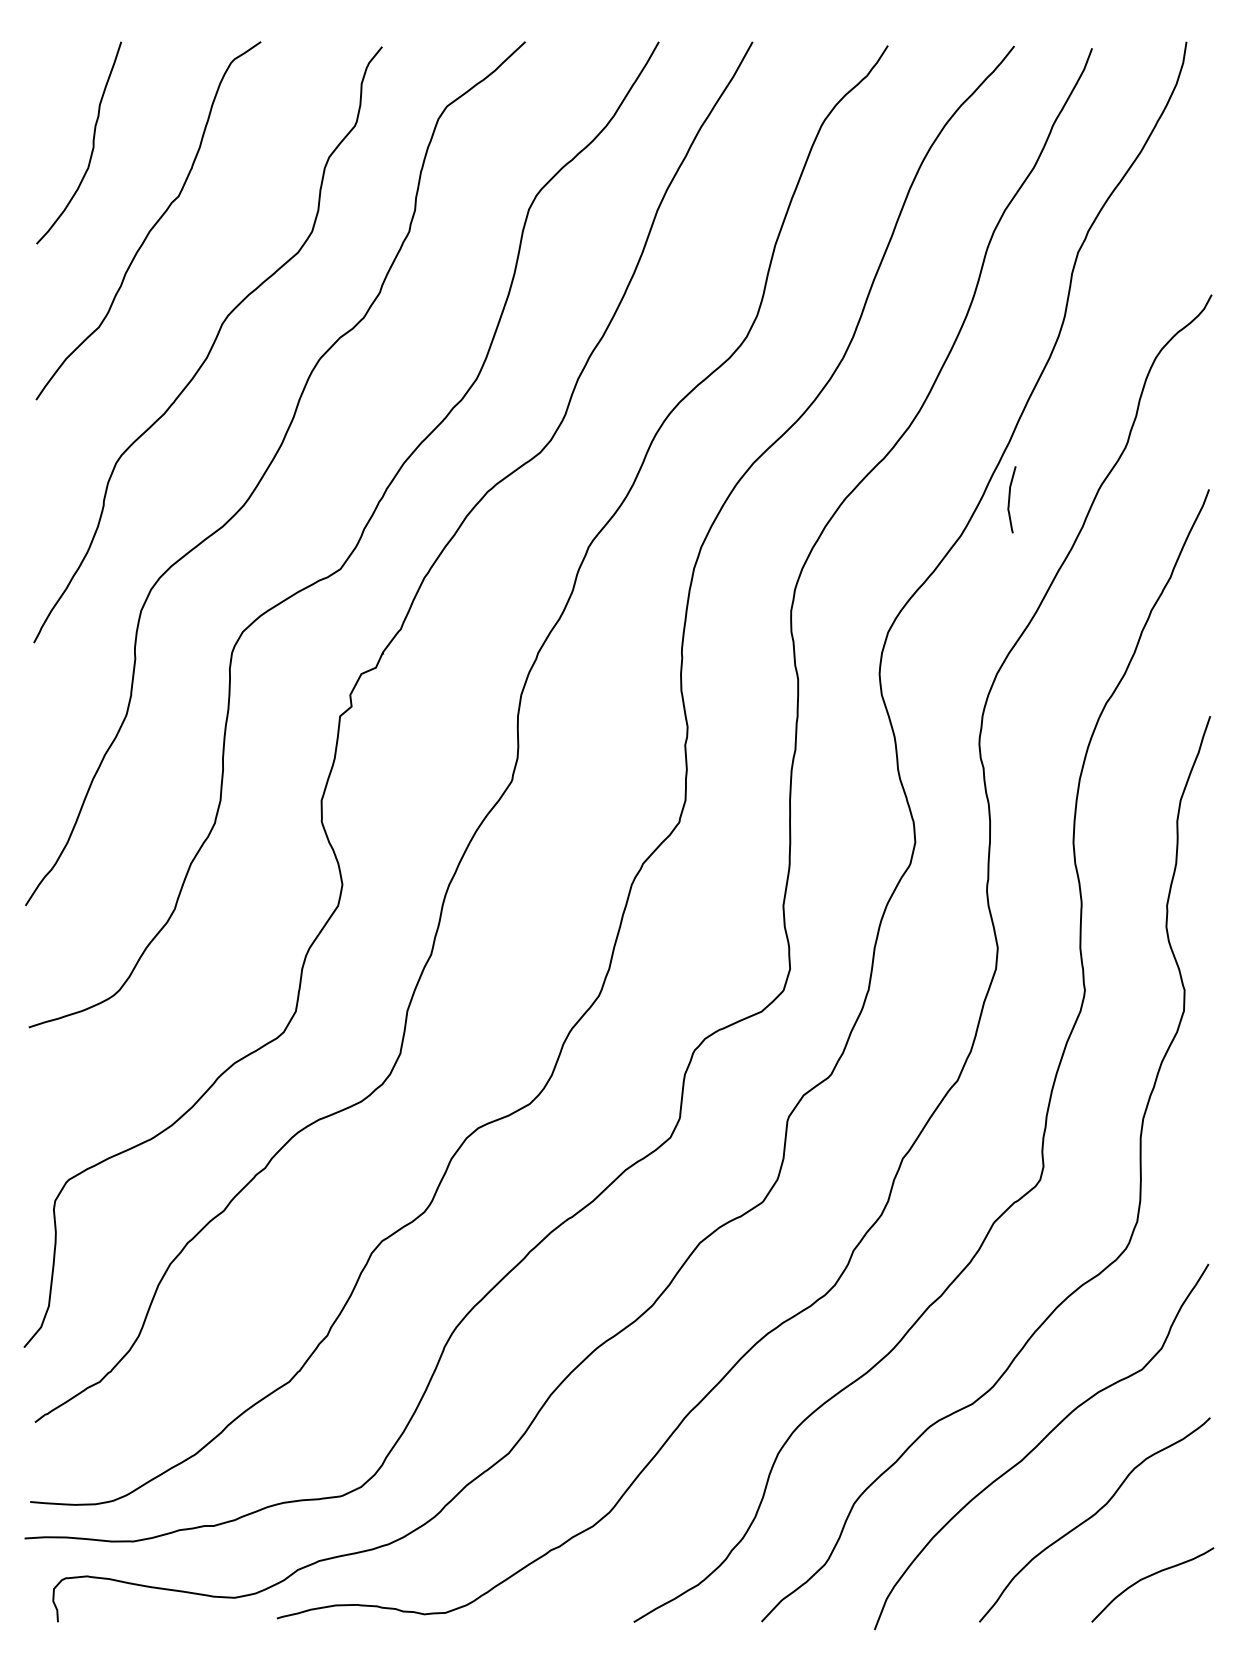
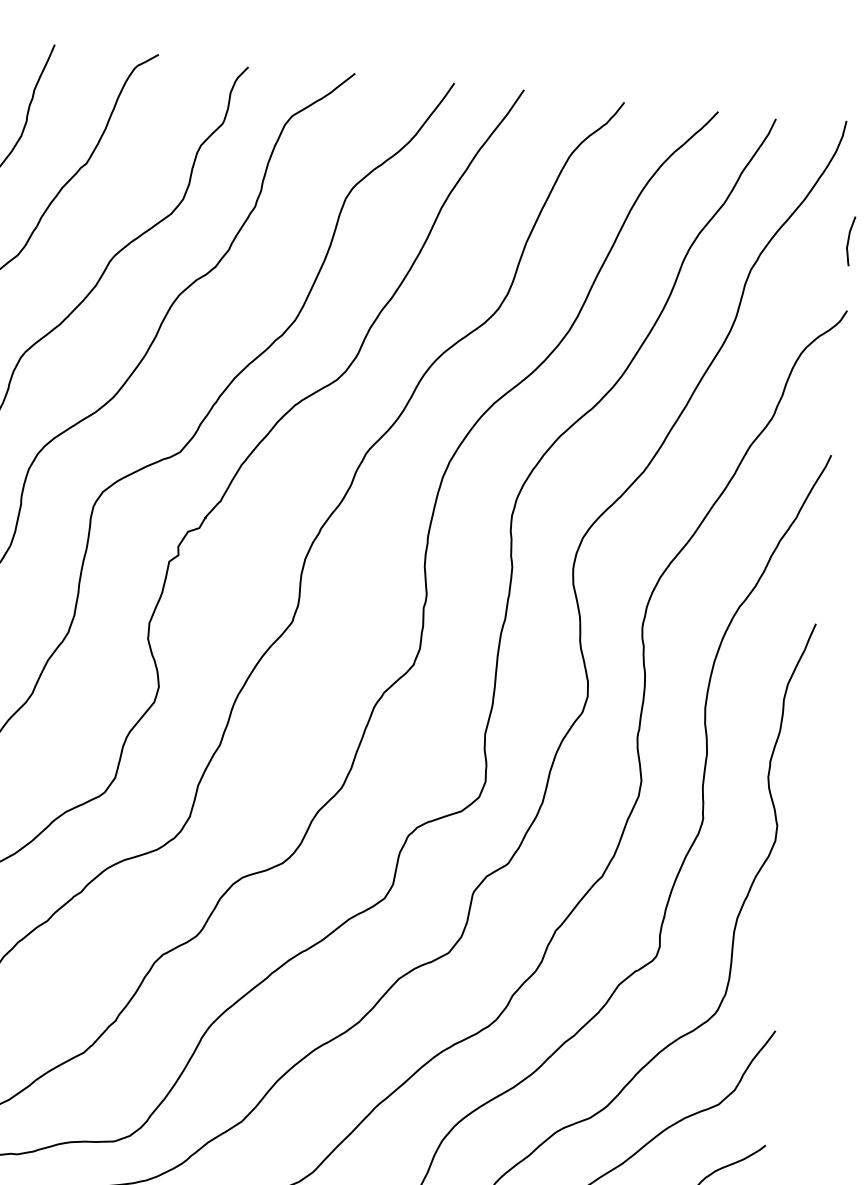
curve: (1010, 499) -> (849, 240), moved

